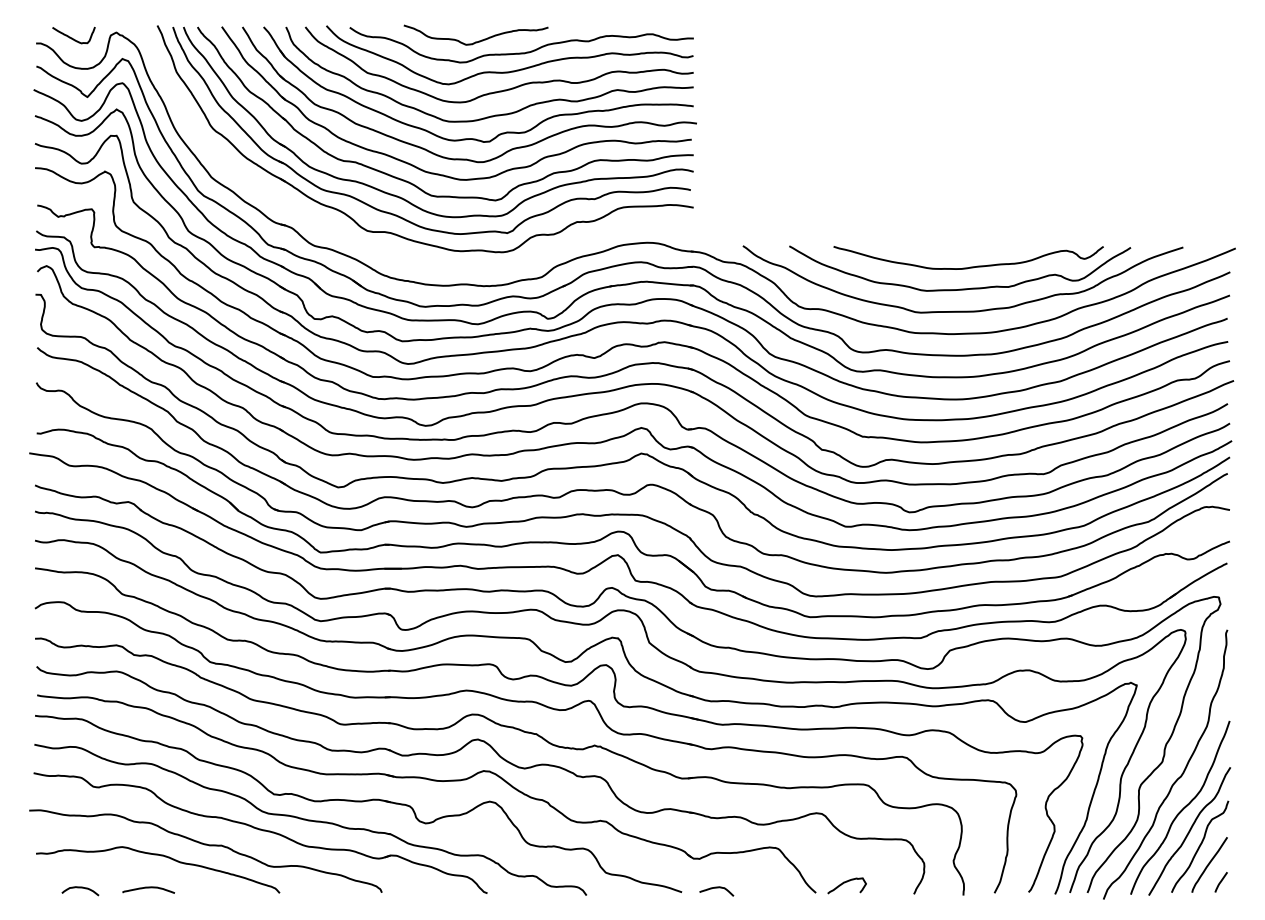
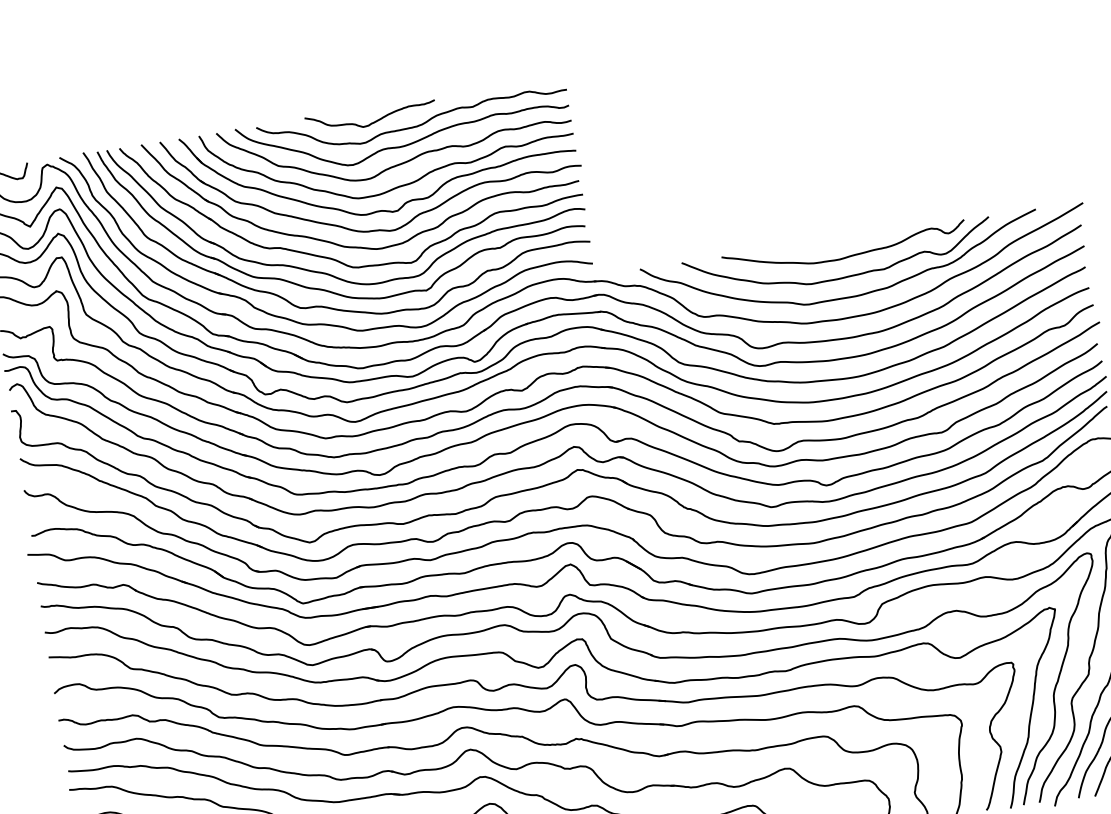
part: (390, 251) -> (323, 323), added

